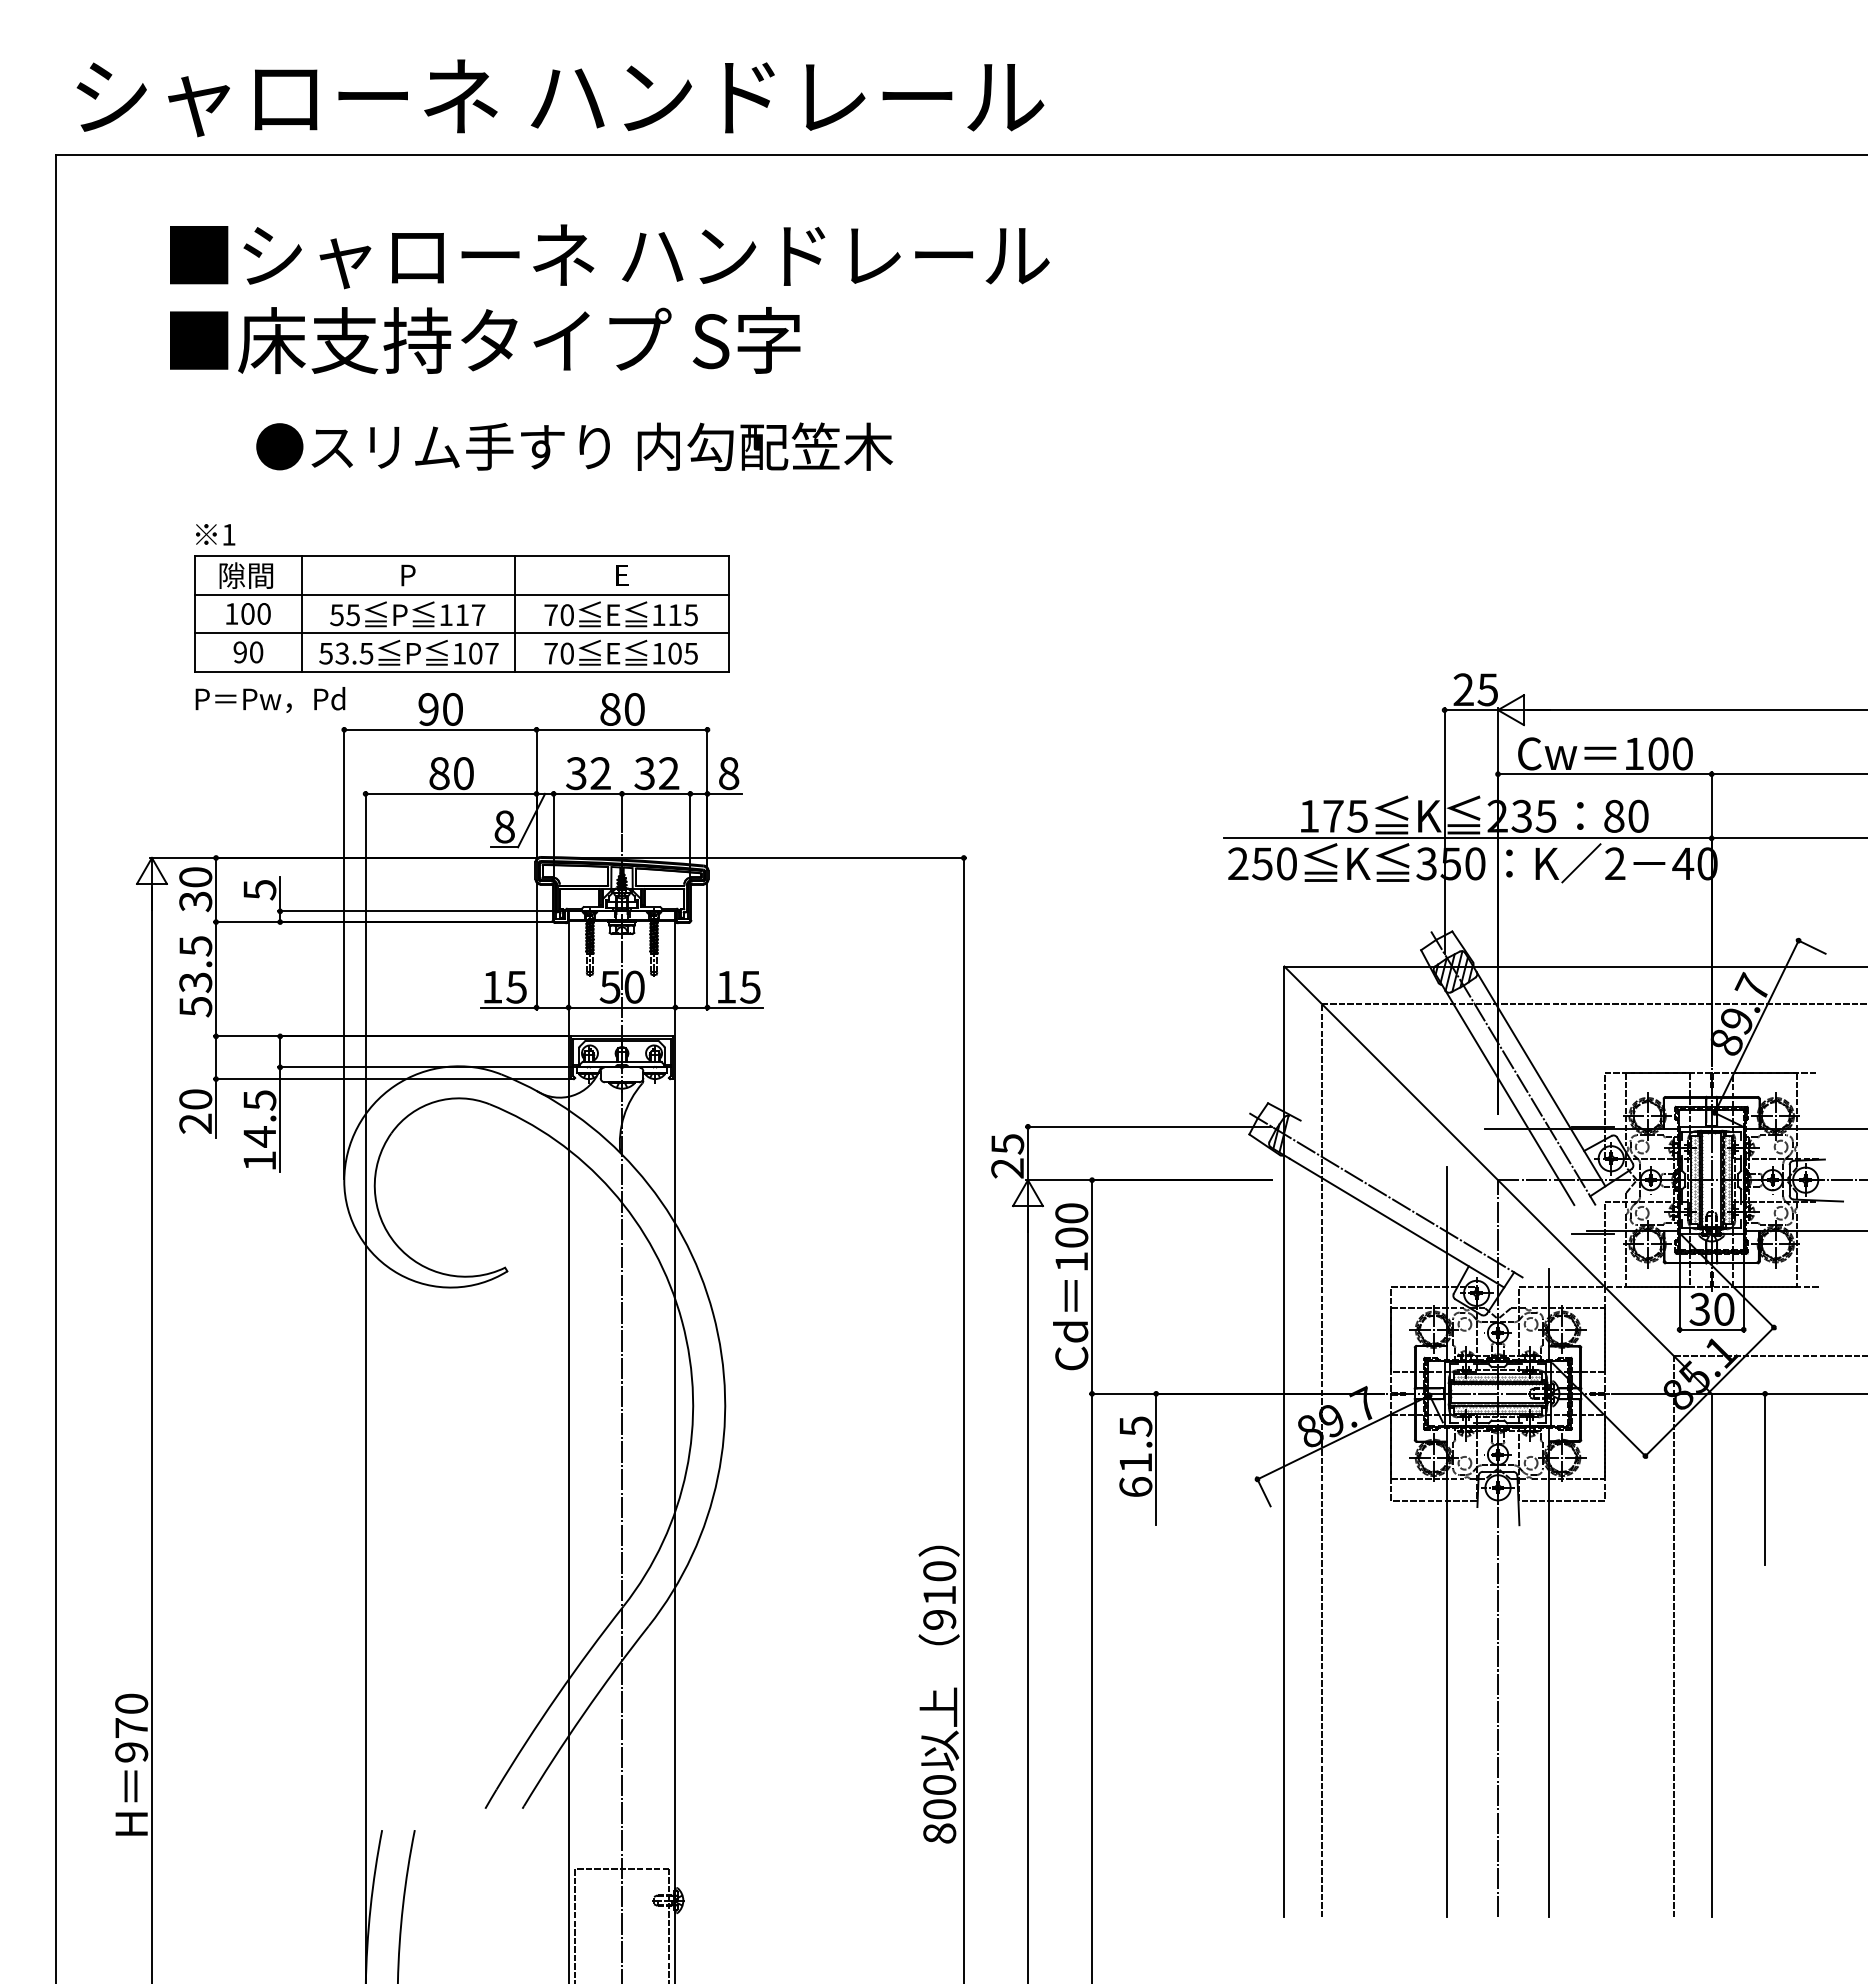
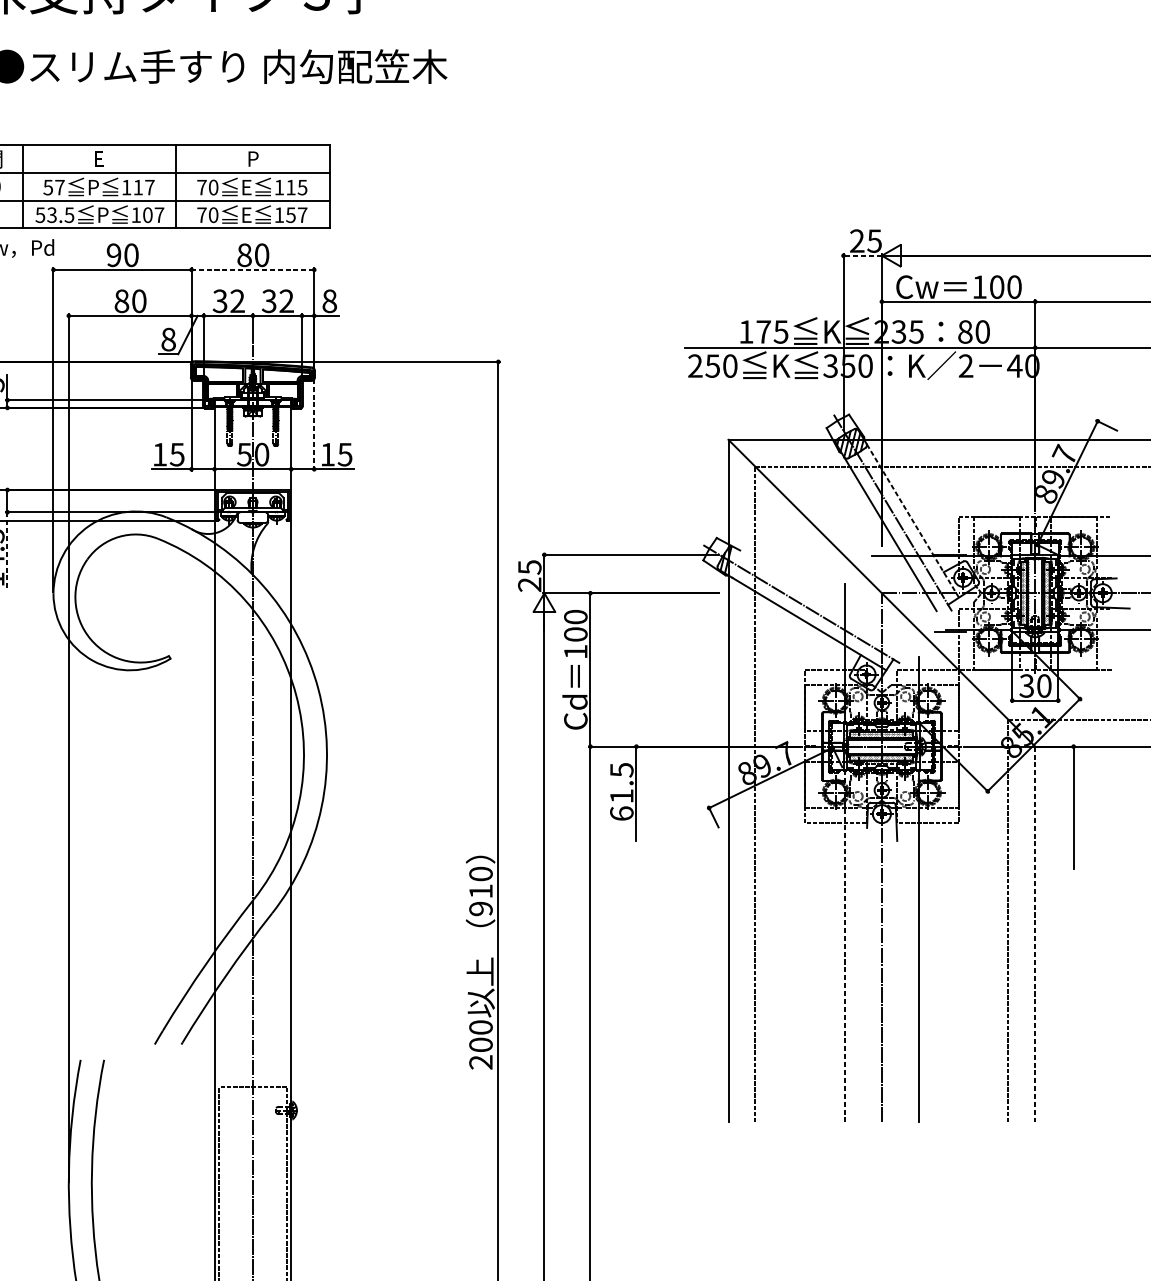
text: (408, 575) -> (99, 159), P -> E
text: (622, 575) -> (253, 159), E -> P
text: (352, 615) -> (59, 187), 55 -> 57
text: (682, 653) -> (296, 215), 105 -> 157
line: (1471, 710) -> (862, 256), solid -> dashed
line: (621, 729) -> (252, 269), solid -> dashed
line: (707, 946) -> (314, 425), solid -> dashed
line: (1540, 1078) -> (912, 520), solid -> dashed
line: (280, 1119) -> (7, 549), solid -> dashed
line: (1711, 1655) -> (1035, 934), solid -> dashed
line: (1446, 1671) -> (844, 946), solid -> dashed
text: (939, 1833) -> (480, 1062), 800 -> 200

